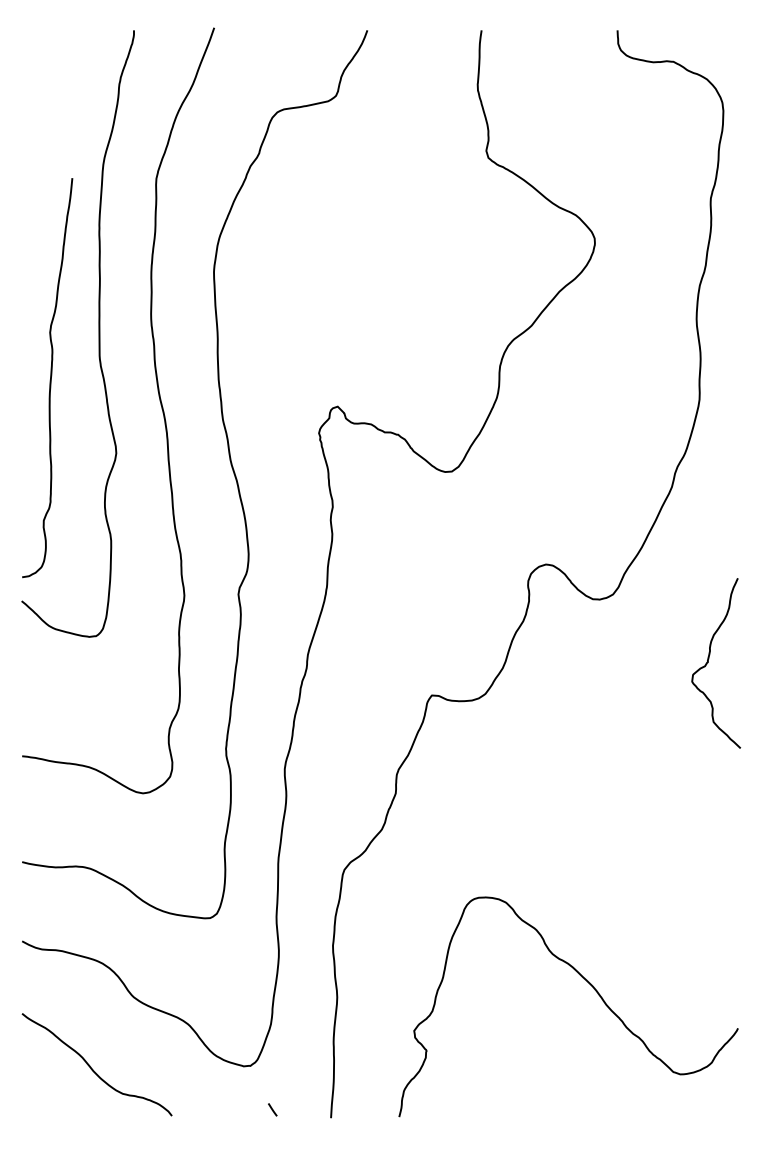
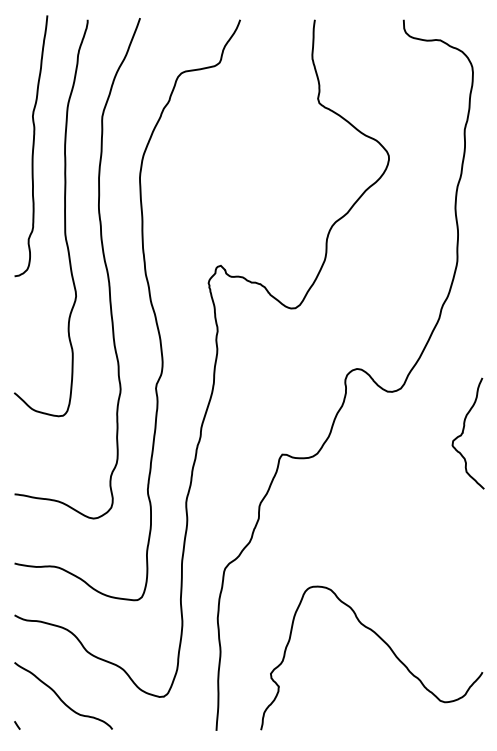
curve: (49, 378) -> (32, 146), moved
curve: (272, 1109) -> (17, 725), moved

